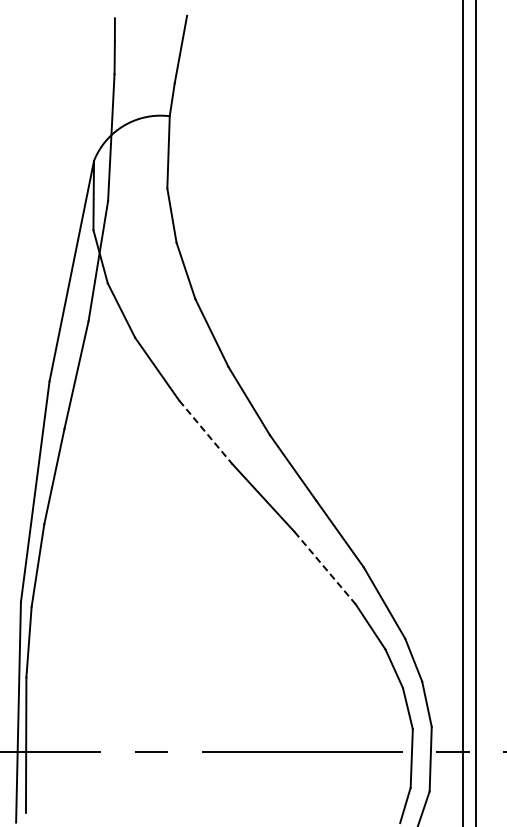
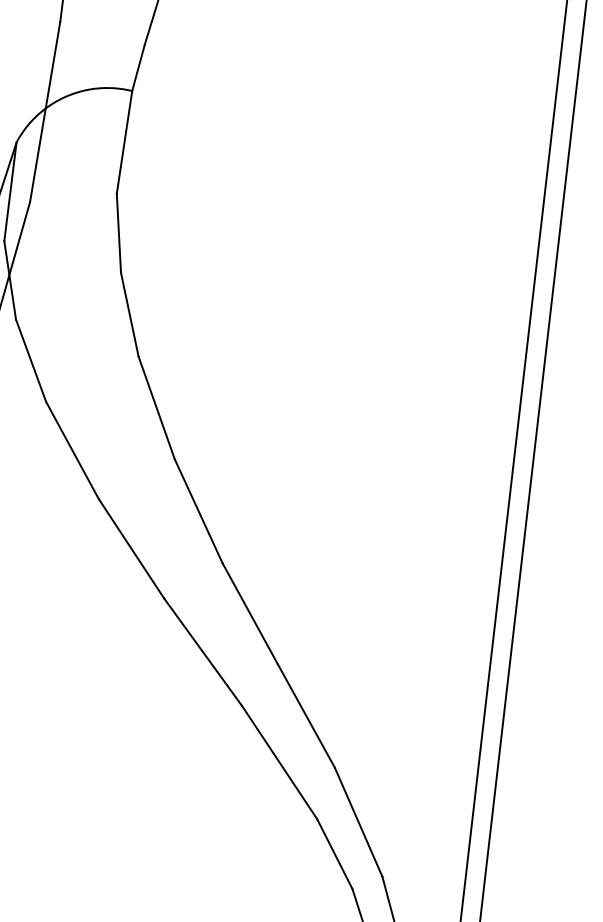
line: (206, 432) -> (132, 549), dashed -> solid
line: (325, 568) -> (279, 763), dashed -> solid

